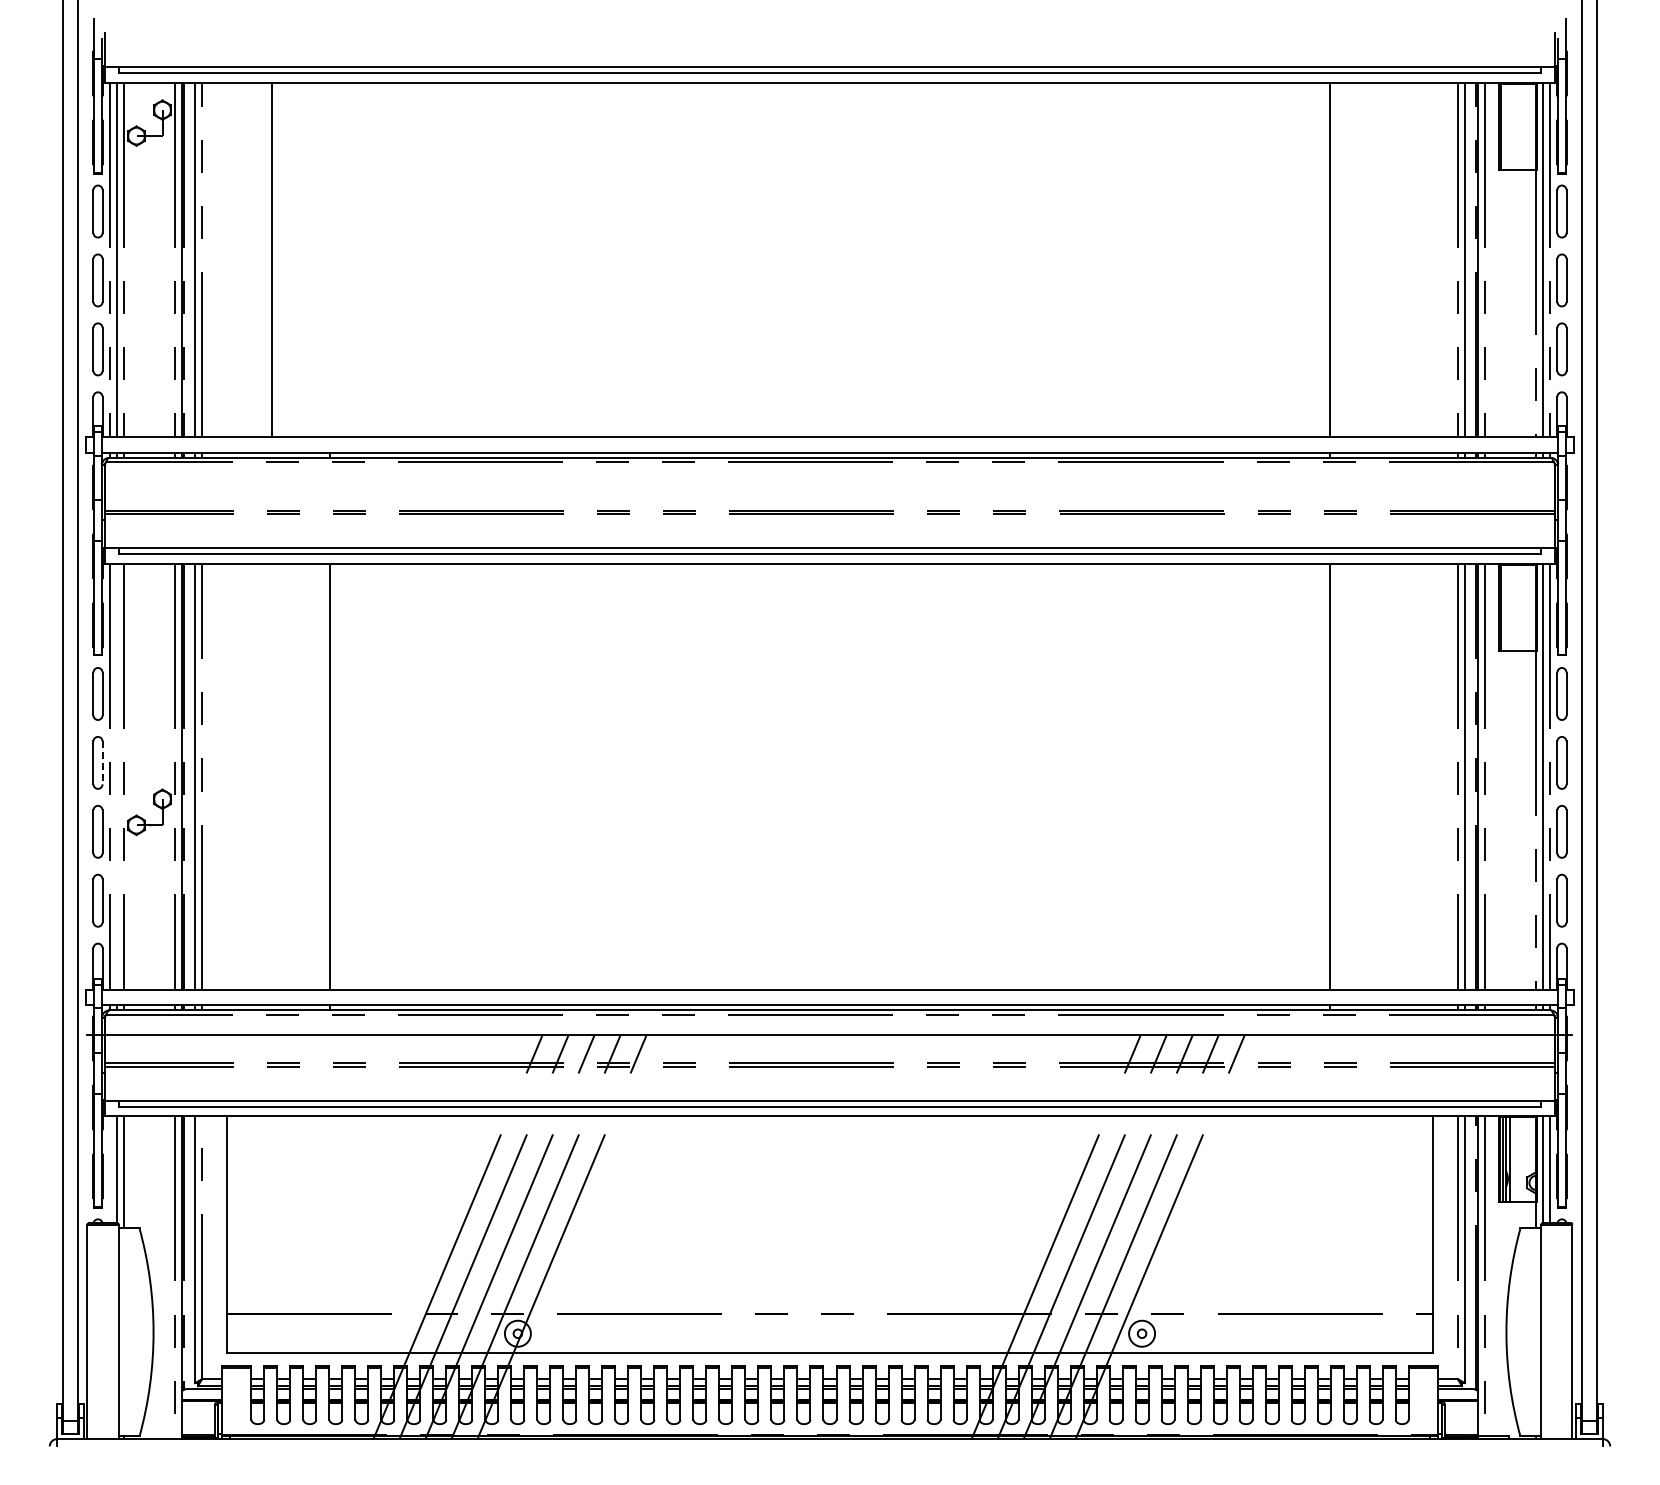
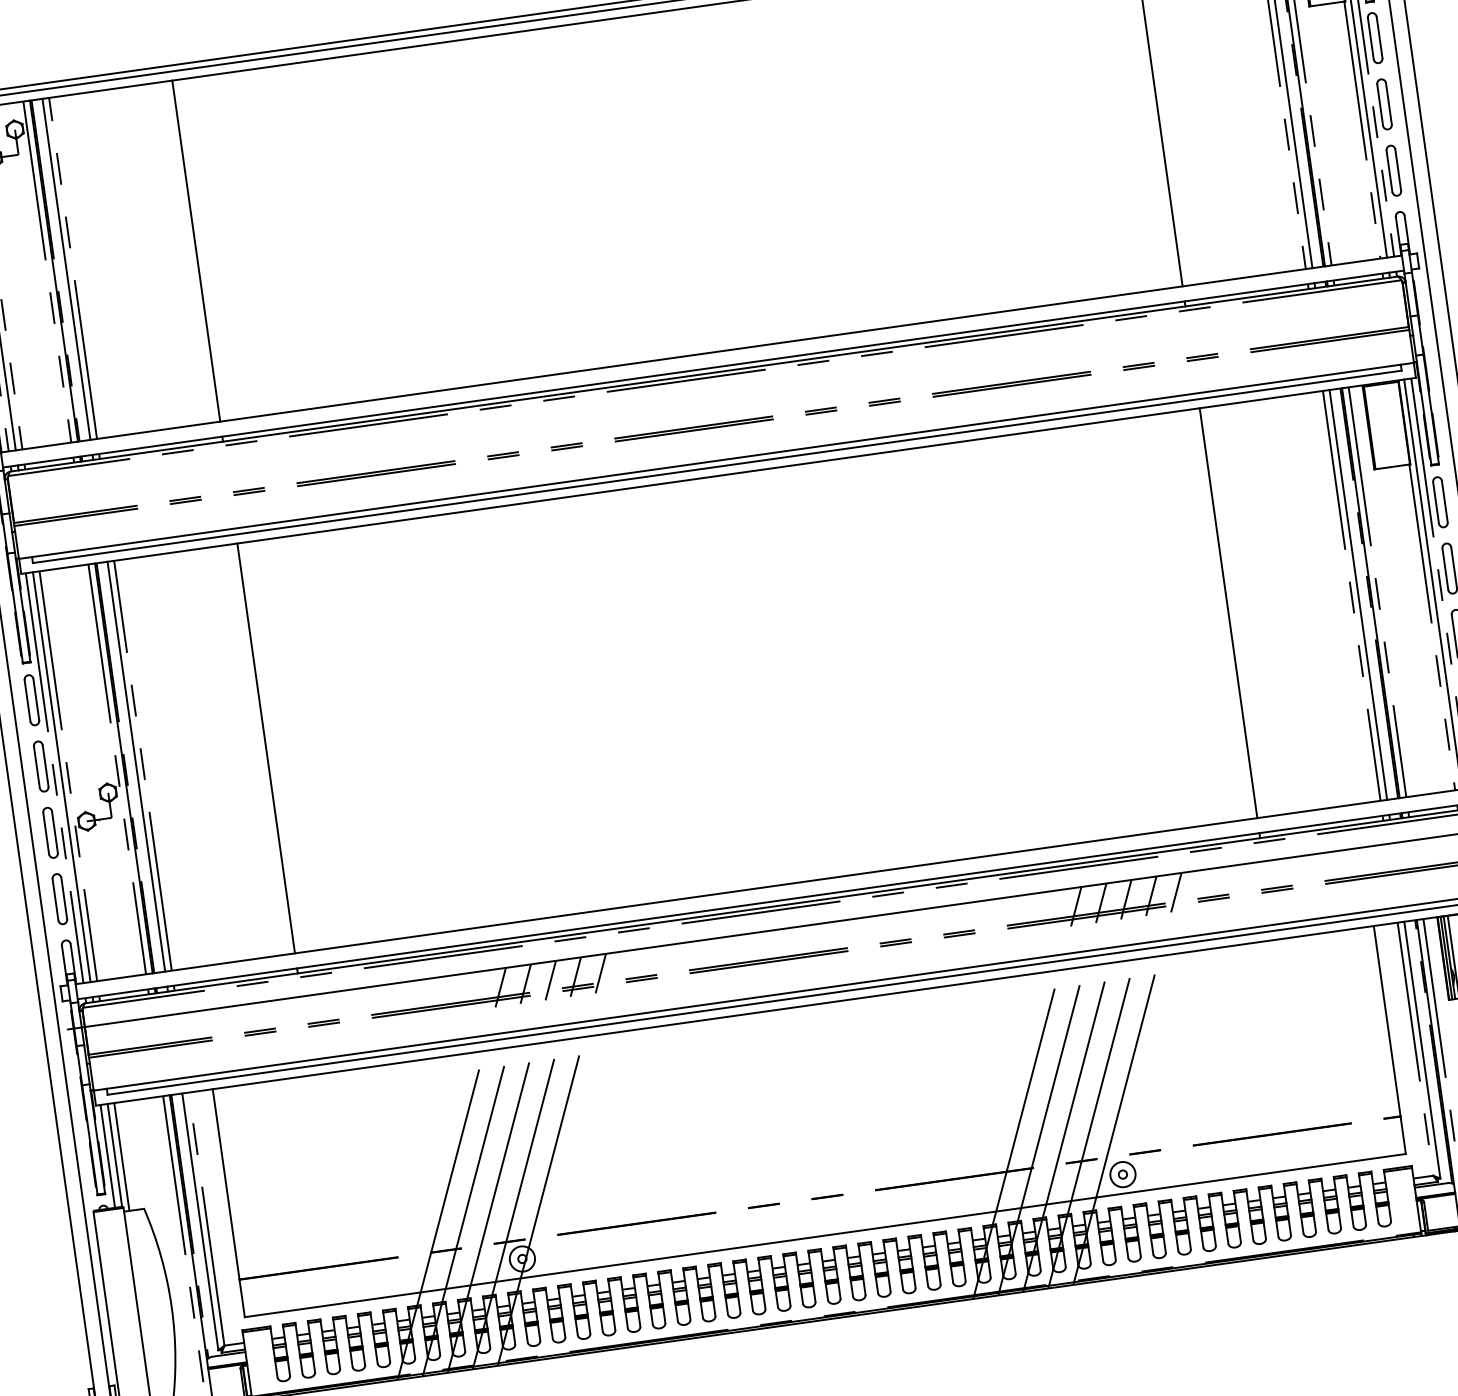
line: (271, 259) -> (195, 250), moved
line: (102, 763) -> (45, 766), dashed -> solid
line: (117, 776) -> (61, 776), added
line: (110, 1169) -> (108, 1156), added

